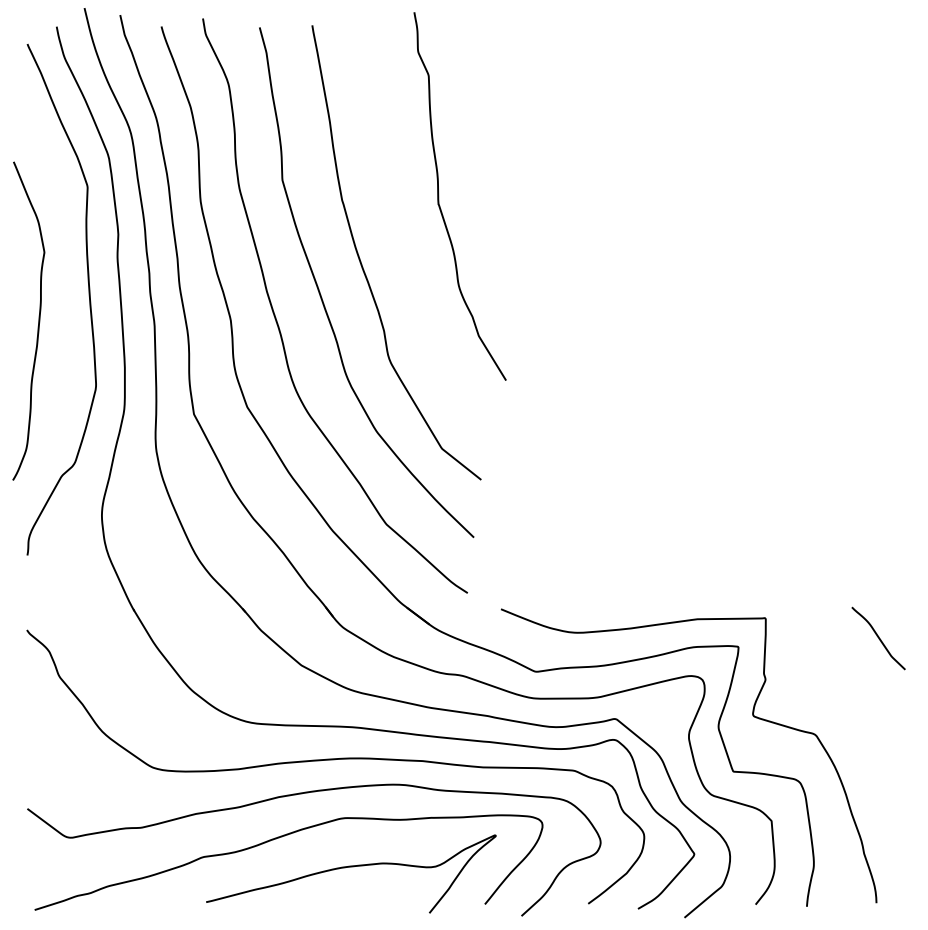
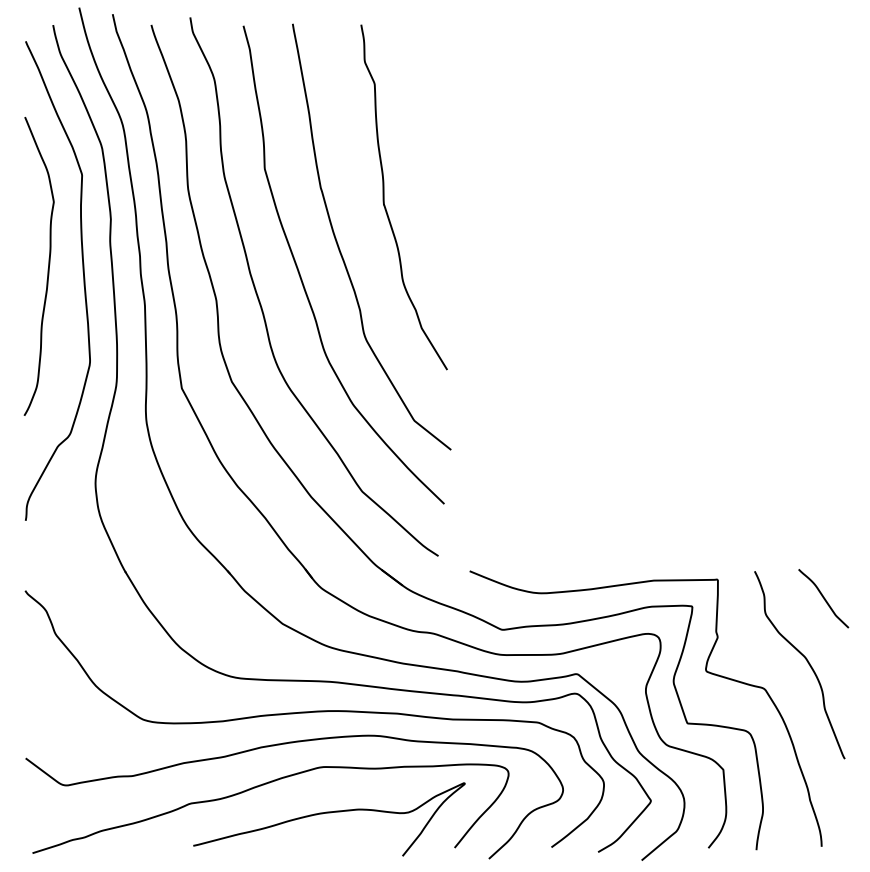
curve: (439, 196) -> (384, 197), moved
curve: (38, 320) -> (48, 265), moved
curve: (860, 705) -> (806, 661), added

